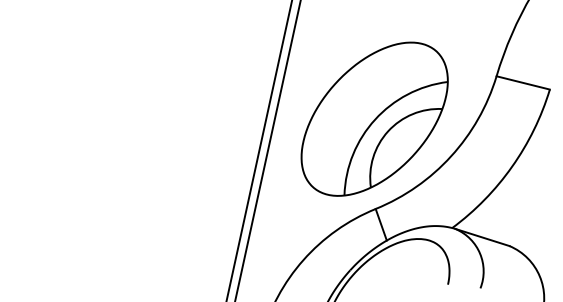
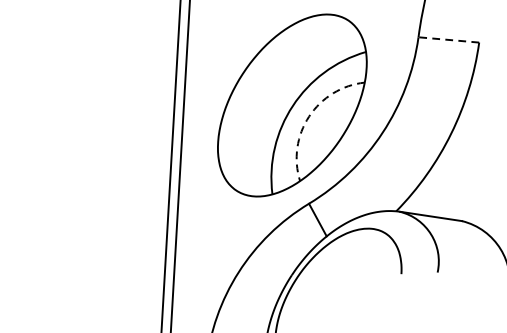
line: (522, 82) -> (447, 39), solid -> dashed
arc: (388, 131) -> (309, 116), solid -> dashed

